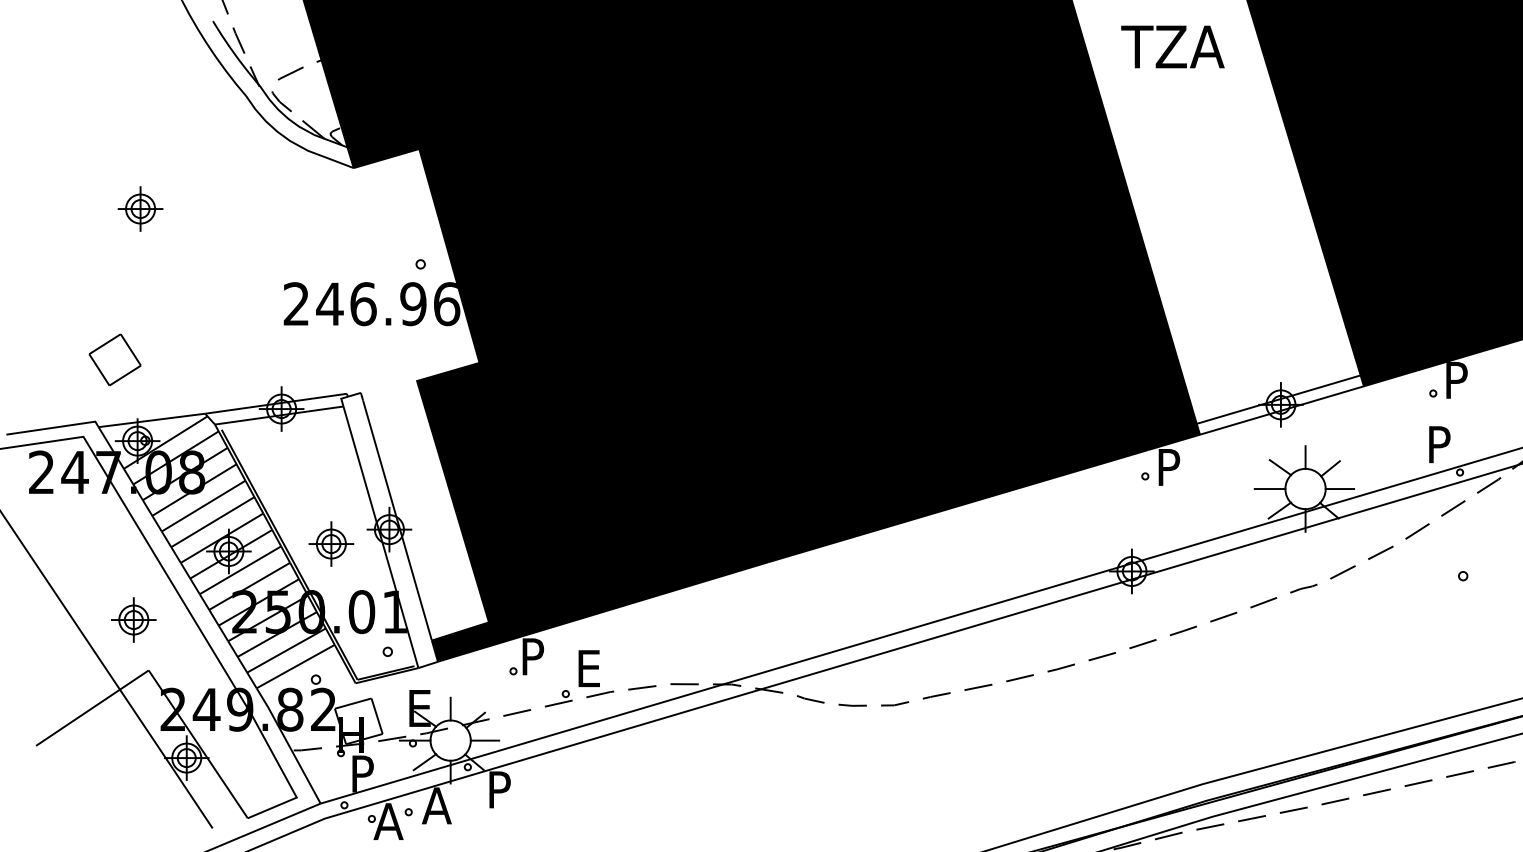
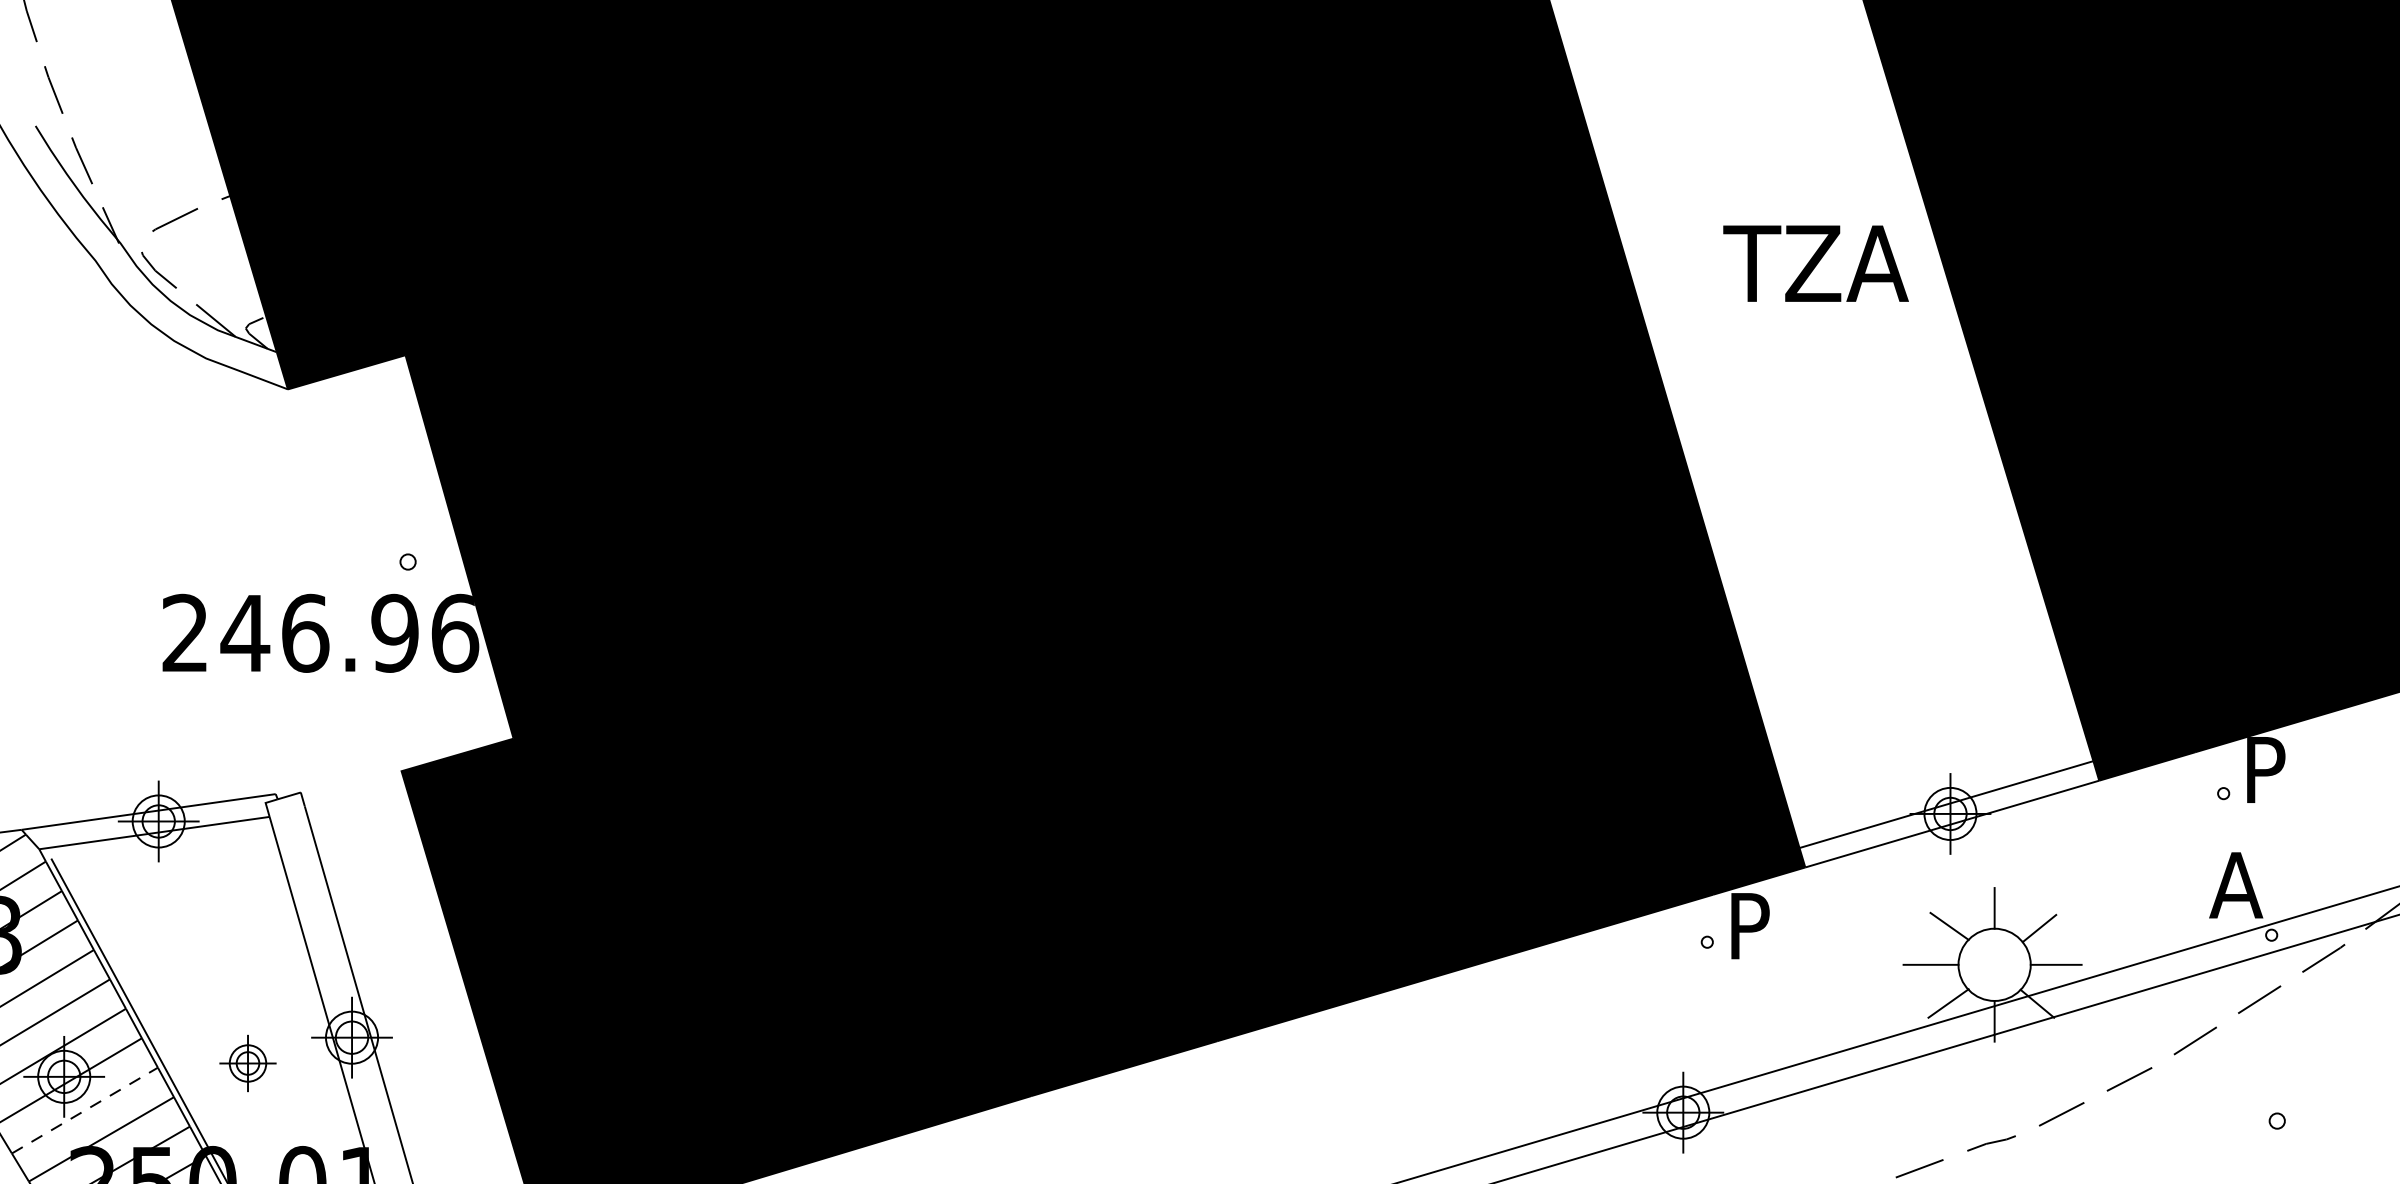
text: (1172, 46) -> (1815, 262), moved
text: (1440, 444) -> (2236, 885), P -> A
part: (331, 543) -> (248, 1062), size x0.7
line: (240, 570) -> (84, 1110), solid -> dashed

